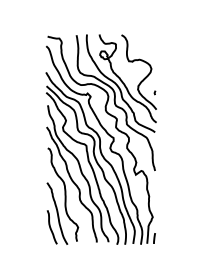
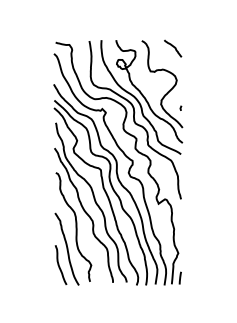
curve: (148, 40) -> (173, 47), added

